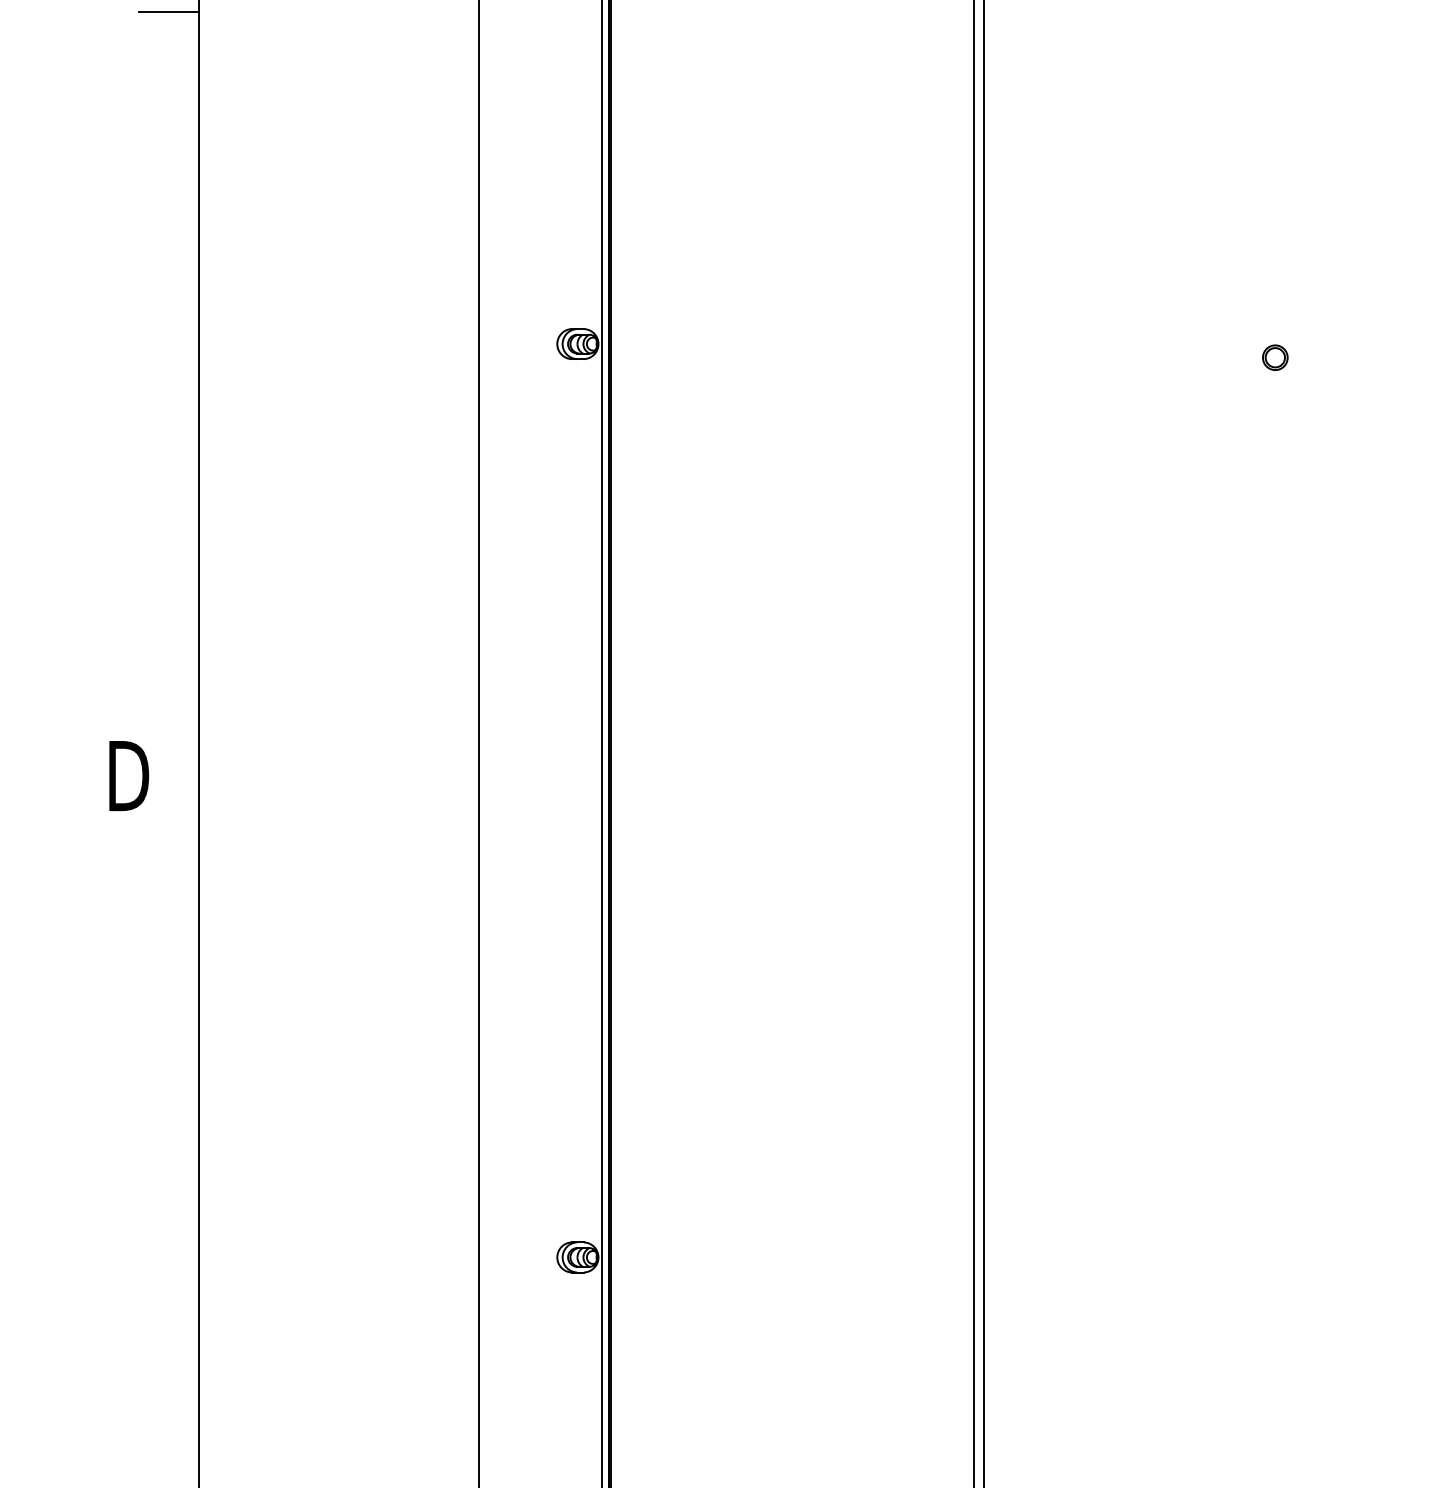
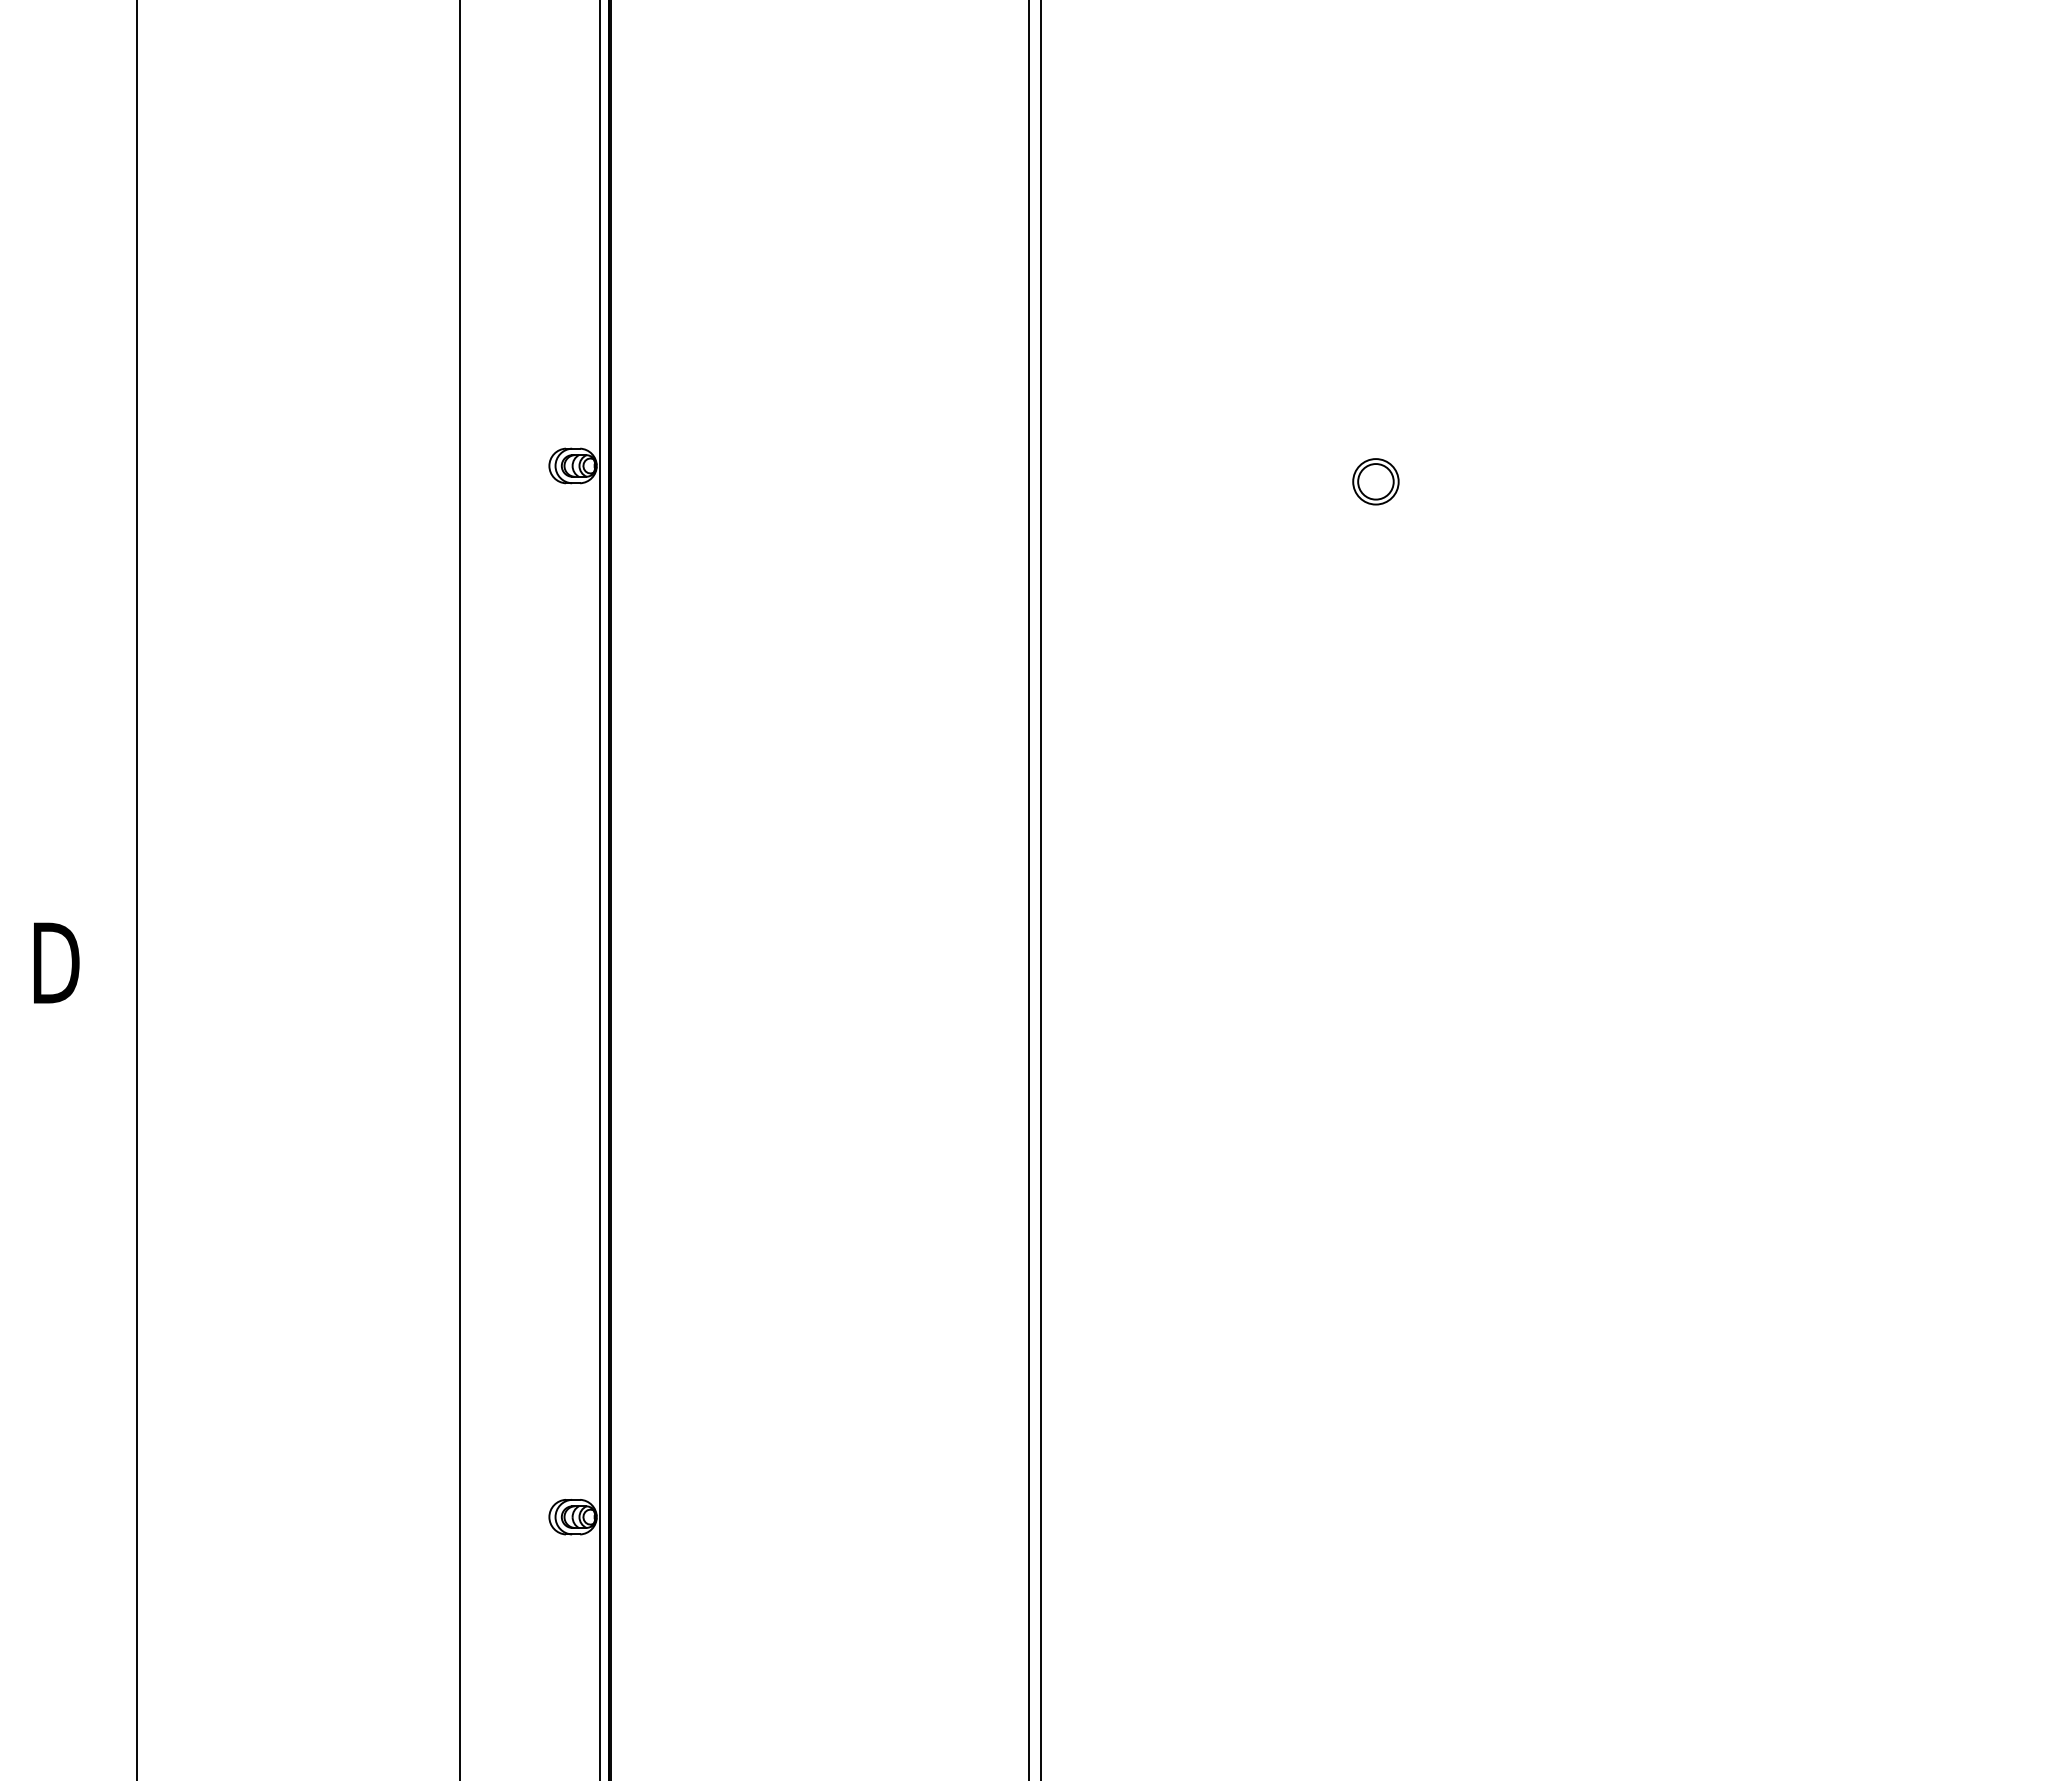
line: (168, 11) -> (101, 83), removed
part: (1275, 357) -> (1375, 481), size x1.6

